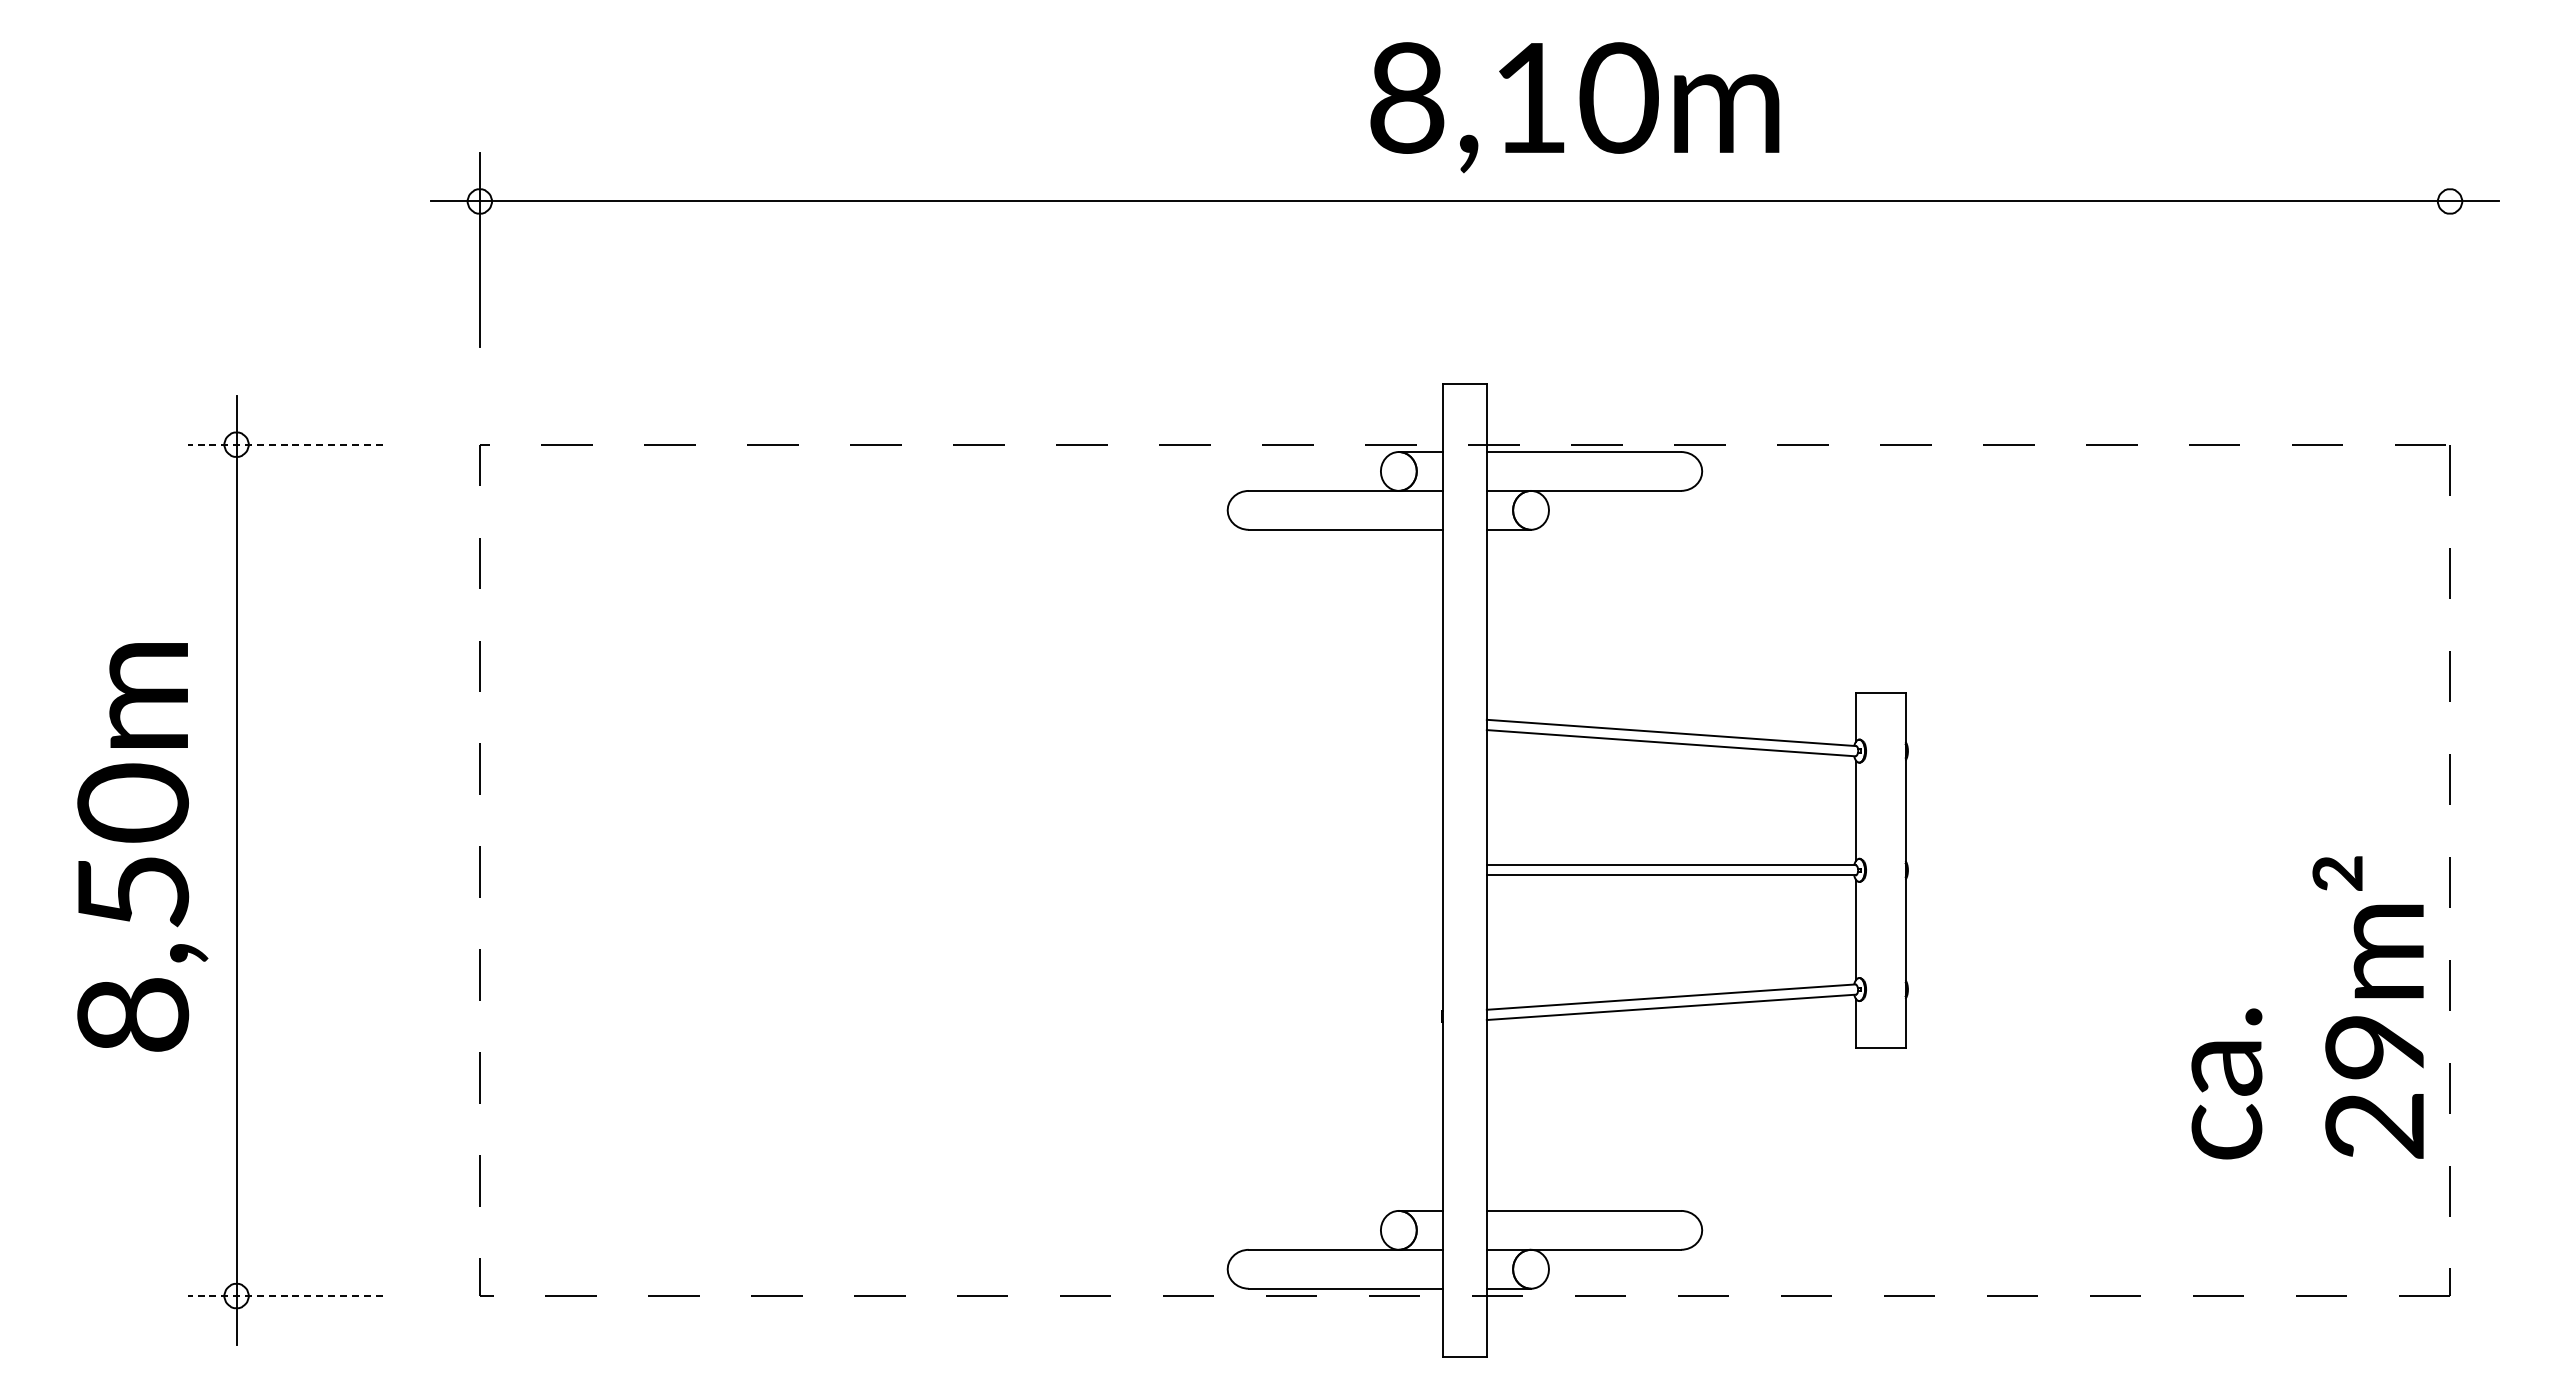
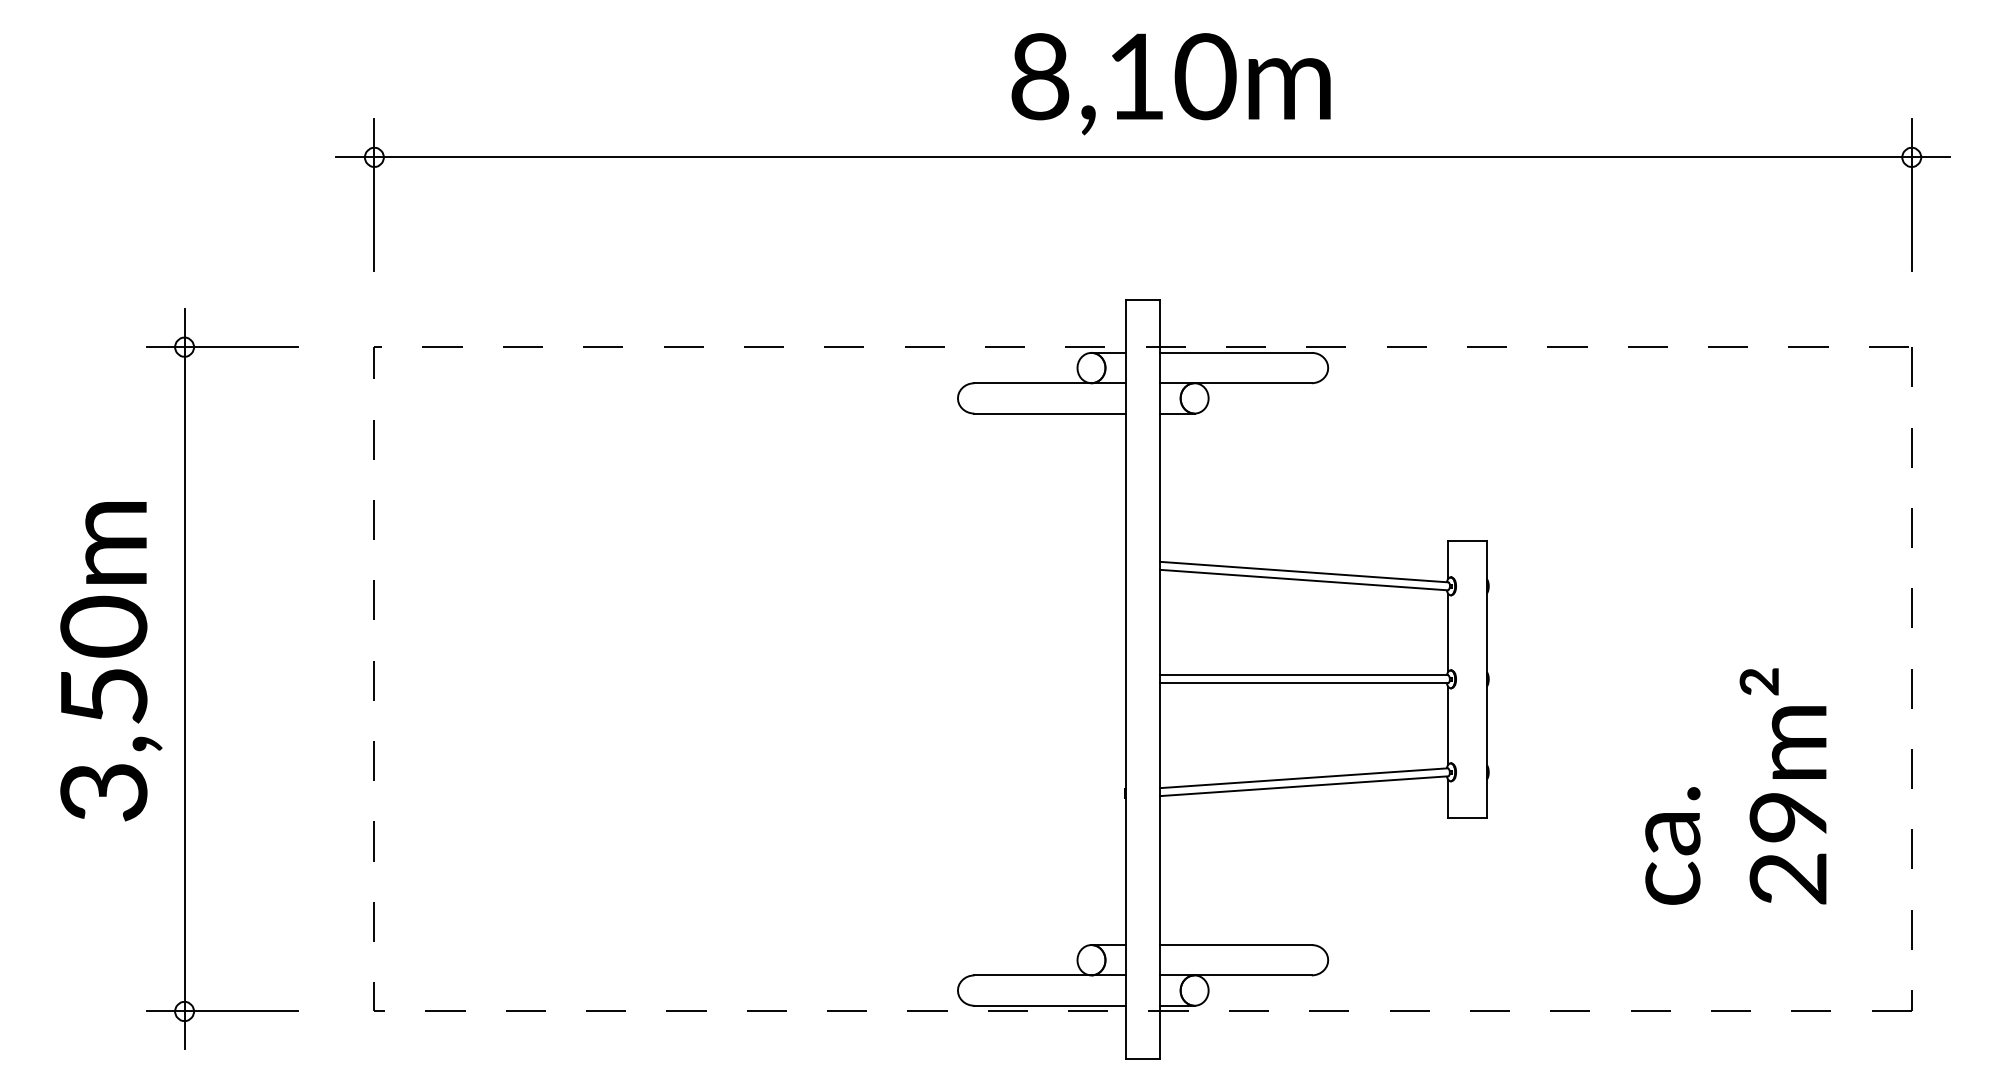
text: (1574, 107) -> (1170, 84), moved
line: (2450, 249) -> (1912, 194), added
line: (284, 444) -> (221, 347), dashed -> solid
text: (2307, 1007) -> (1735, 786), moved
text: (132, 1015) -> (103, 792), 8,50m -> 3,50m
line: (284, 1296) -> (221, 1011), dashed -> solid

